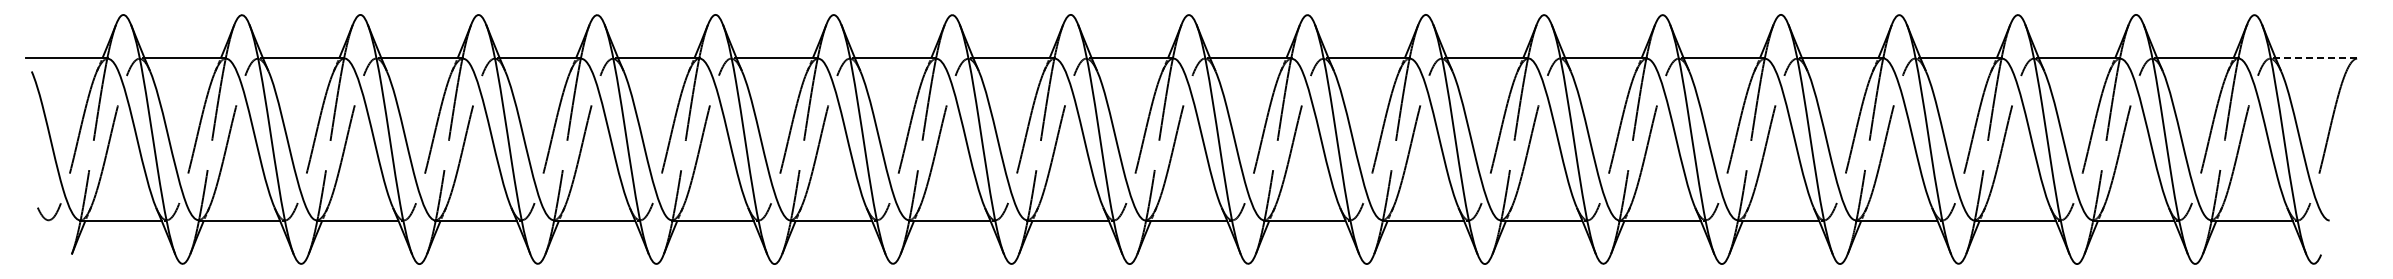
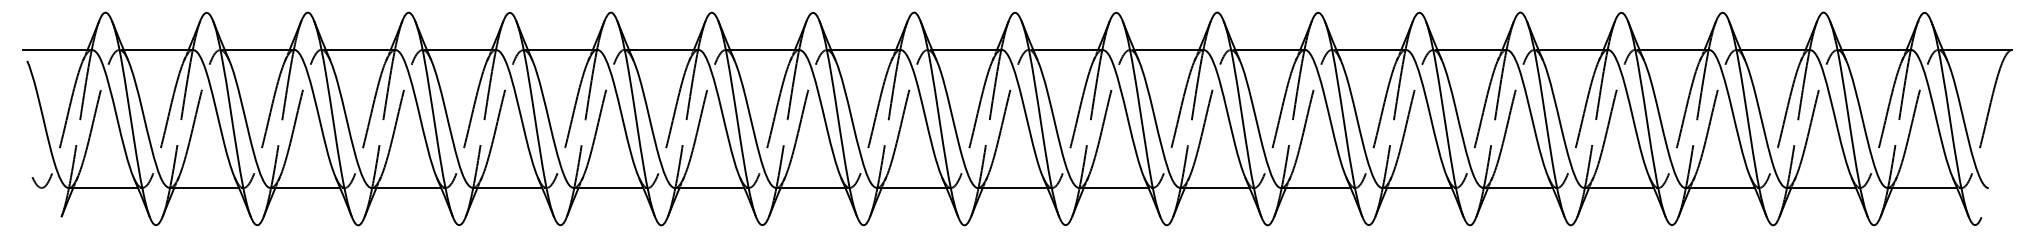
line: (2316, 58) -> (1977, 49), dashed -> solid

